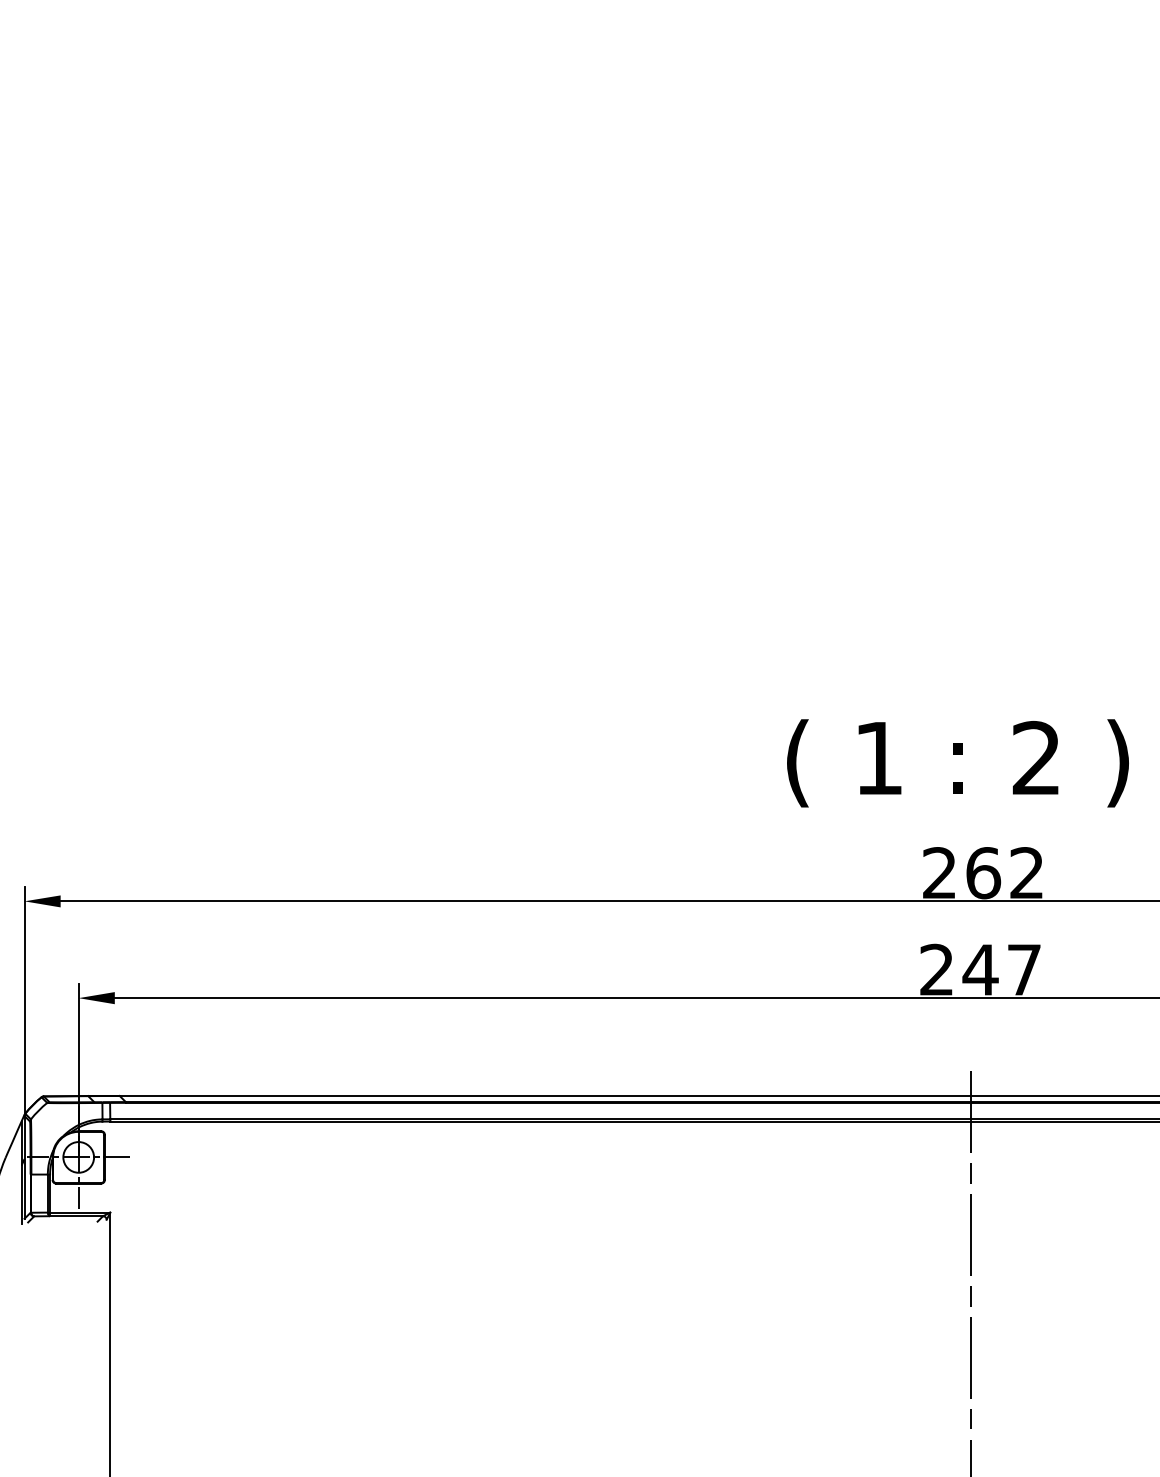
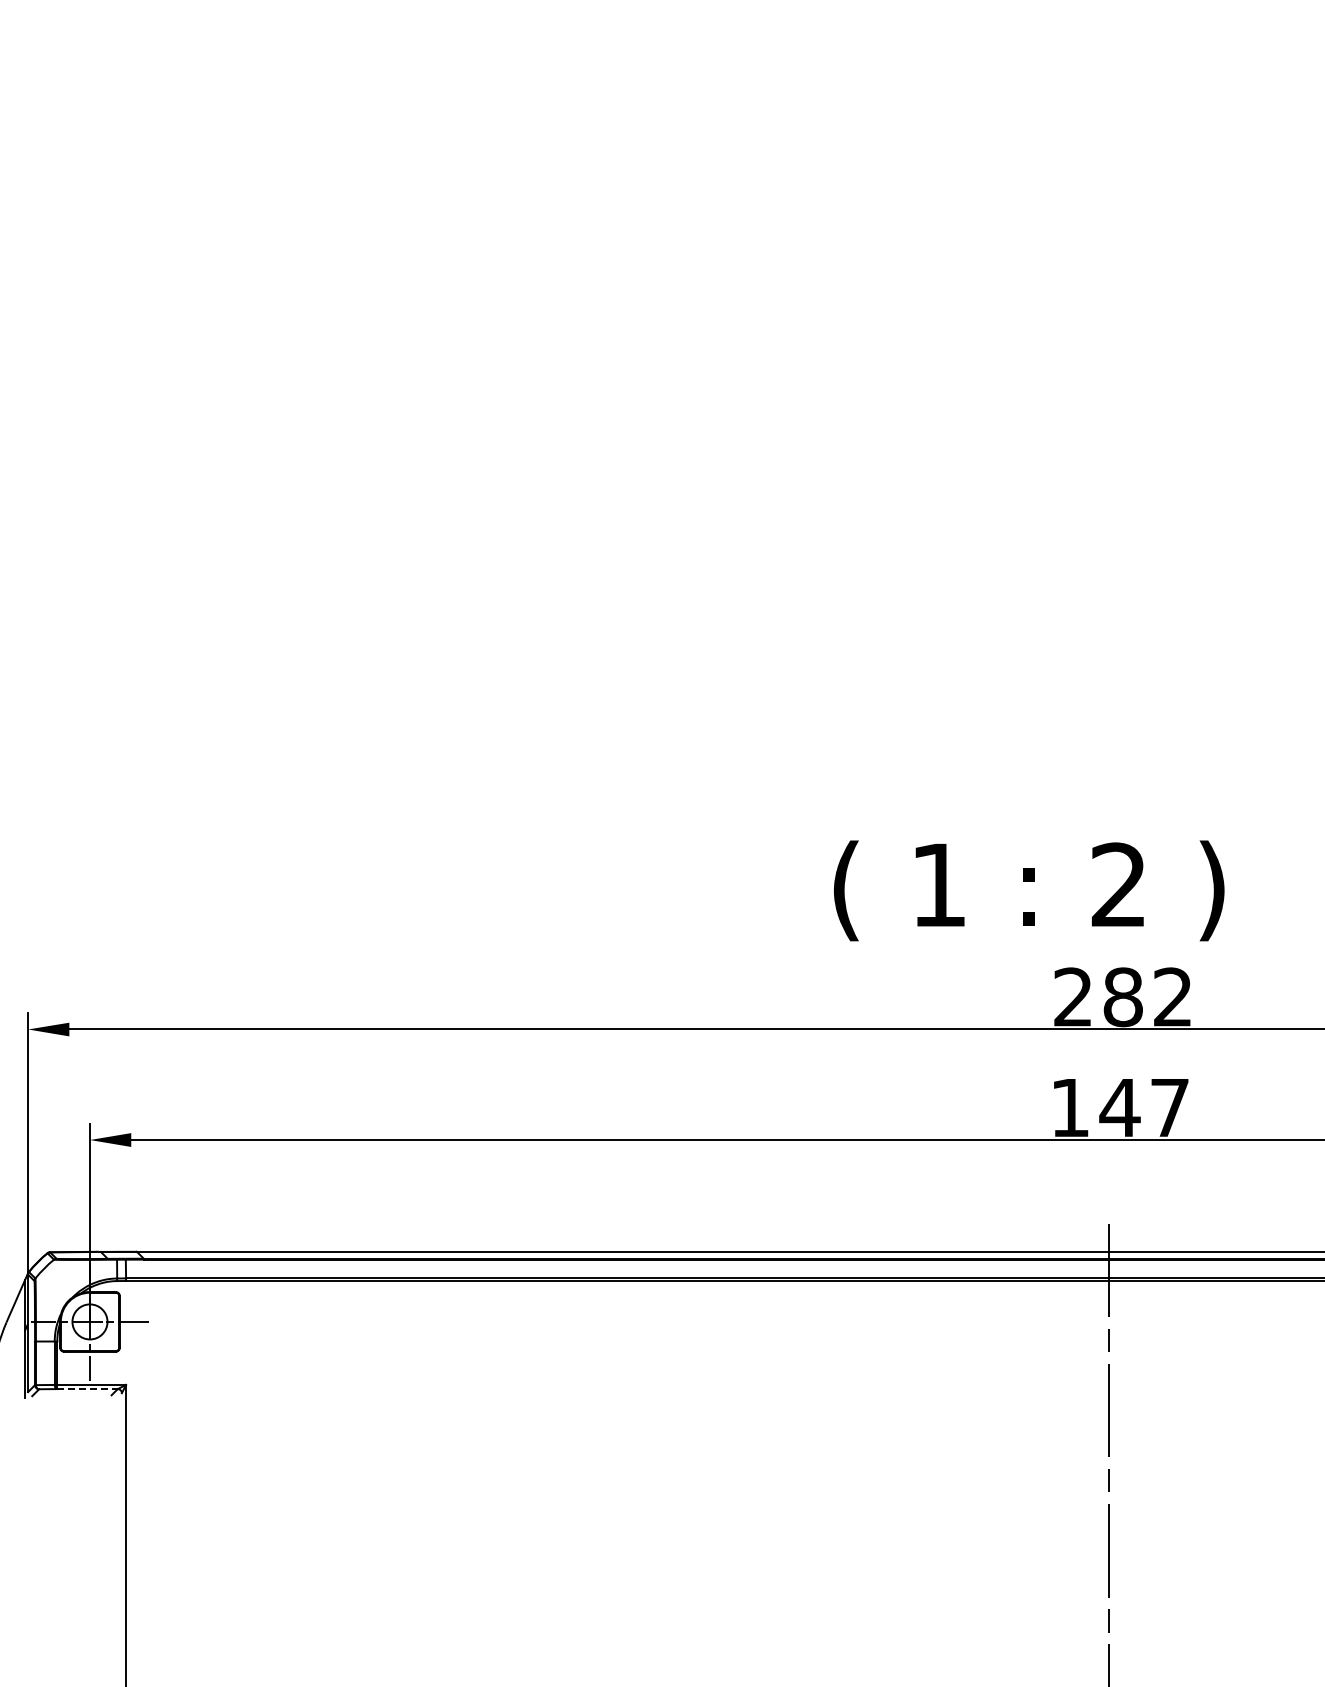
text: (958, 763) -> (1029, 890), moved
text: (983, 873) -> (1123, 997), 262 -> 282
text: (936, 969) -> (1069, 1107), 247 -> 147
line: (77, 1216) -> (88, 1389), solid -> dashed

